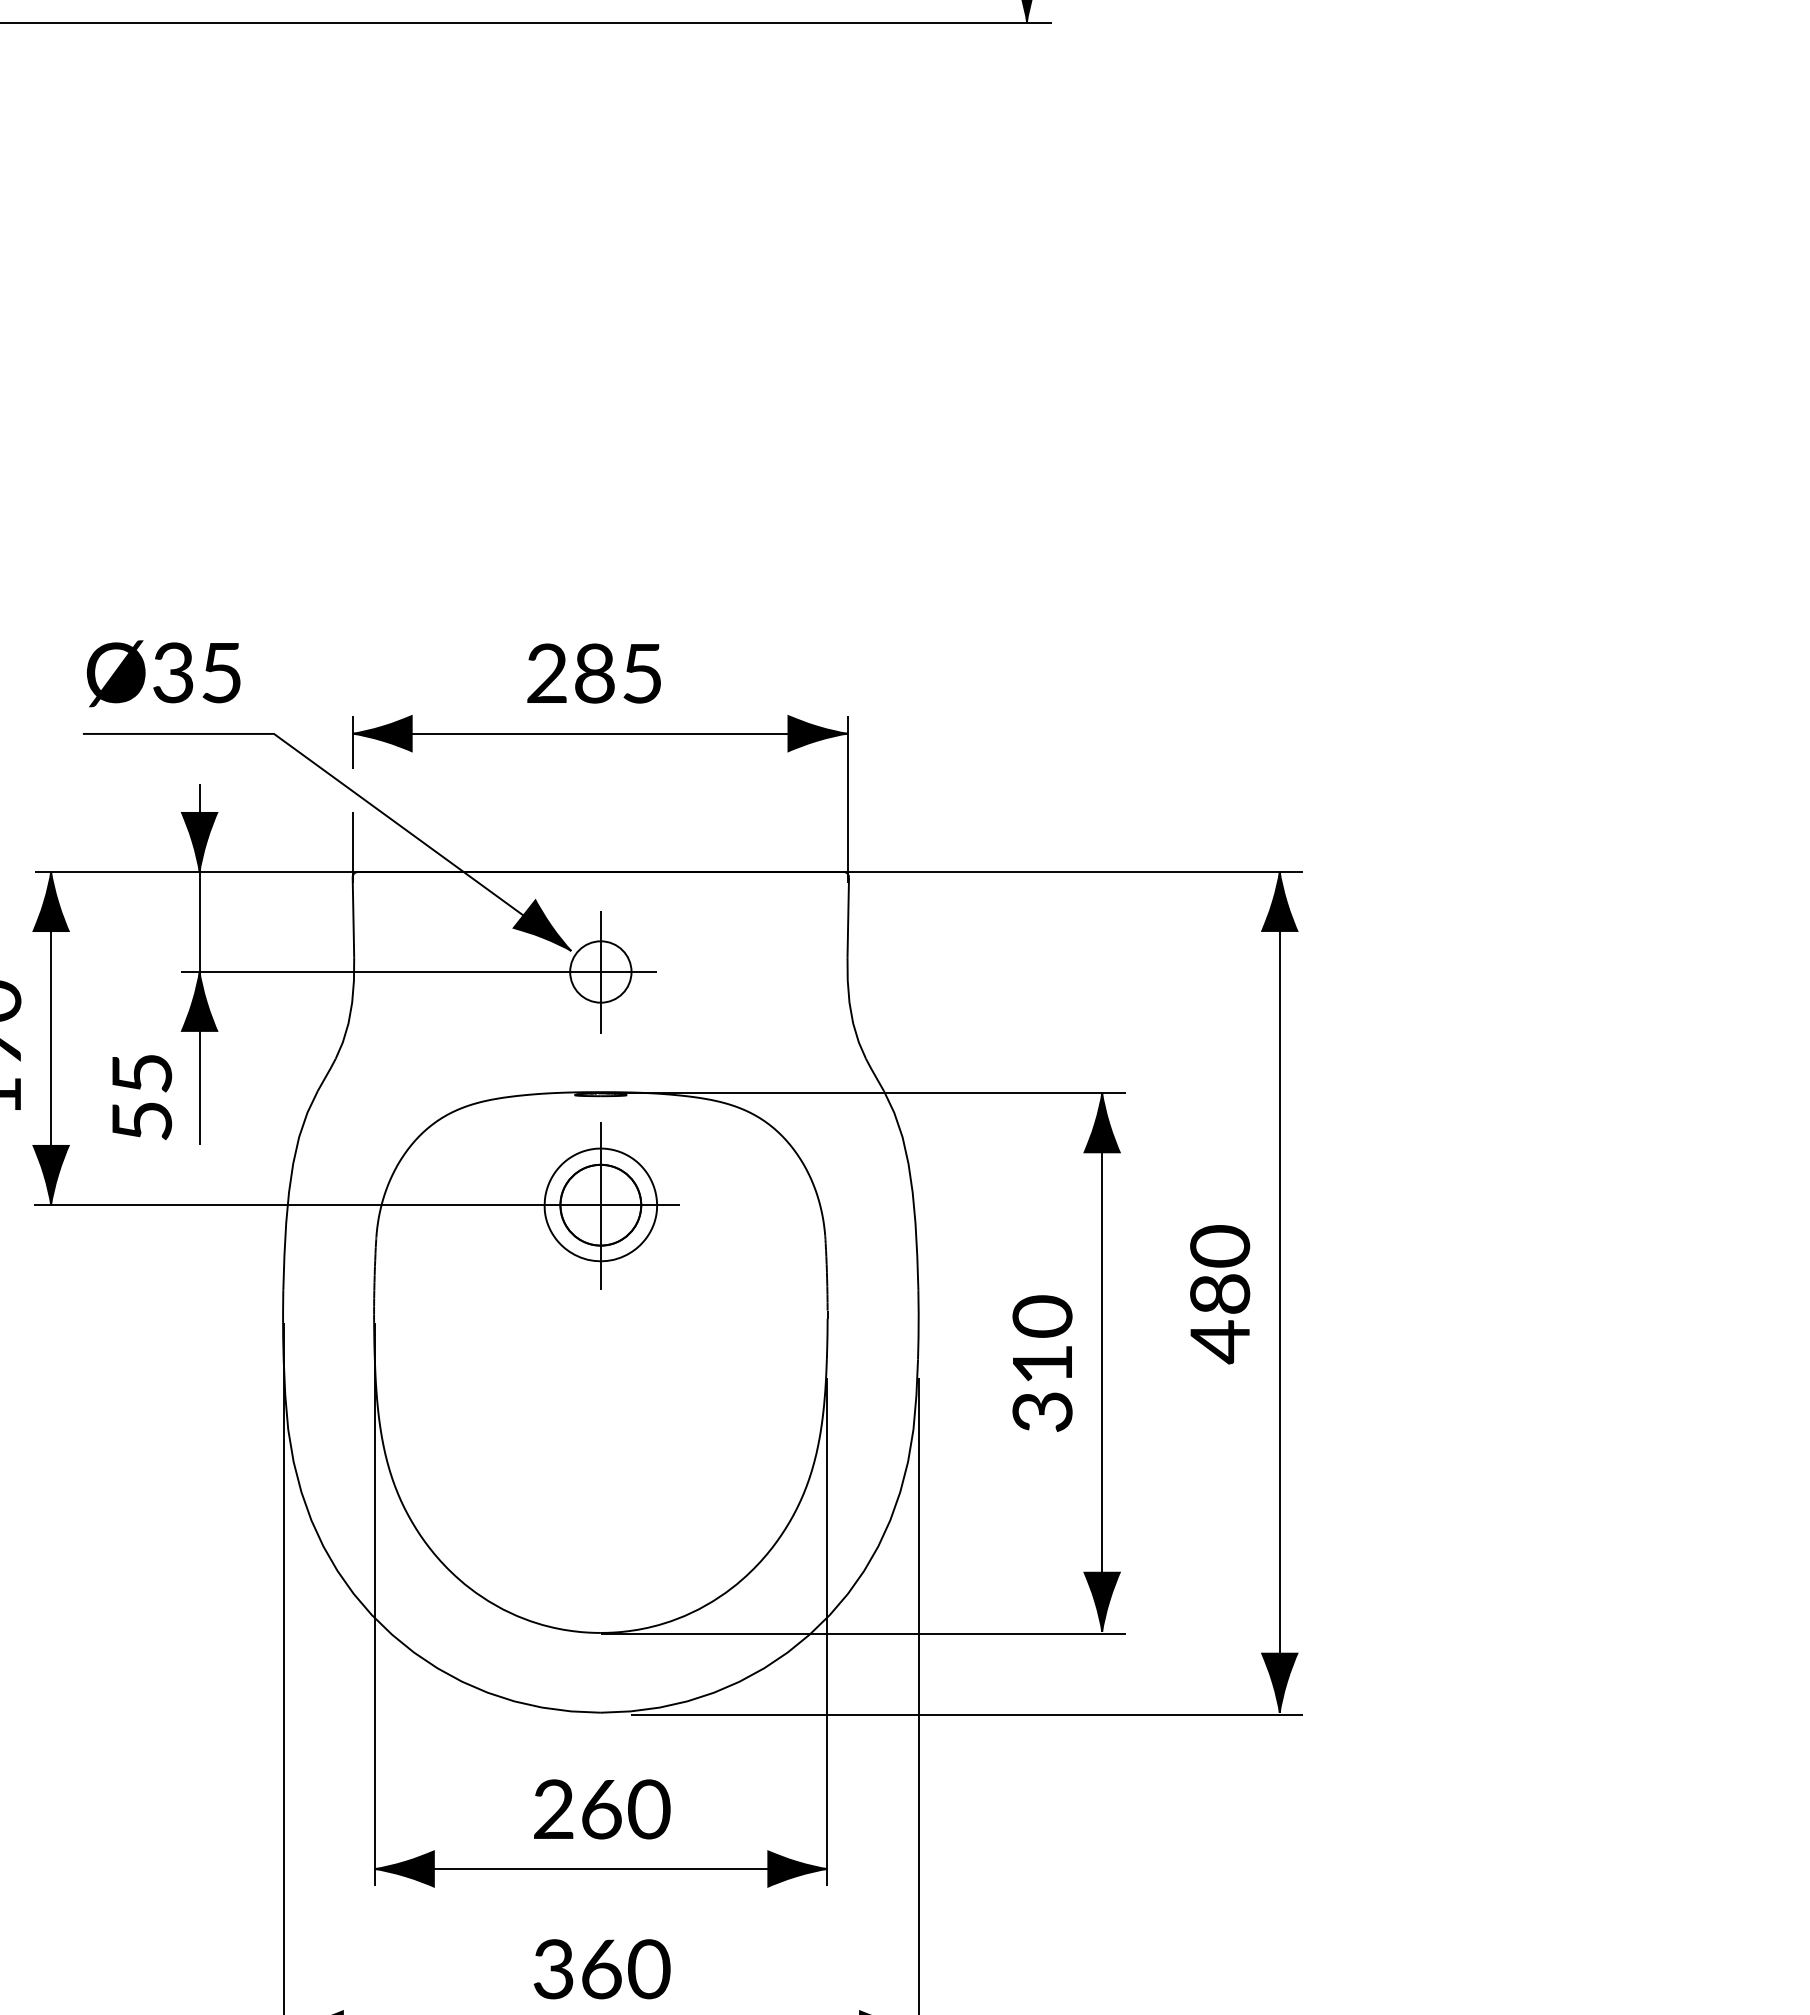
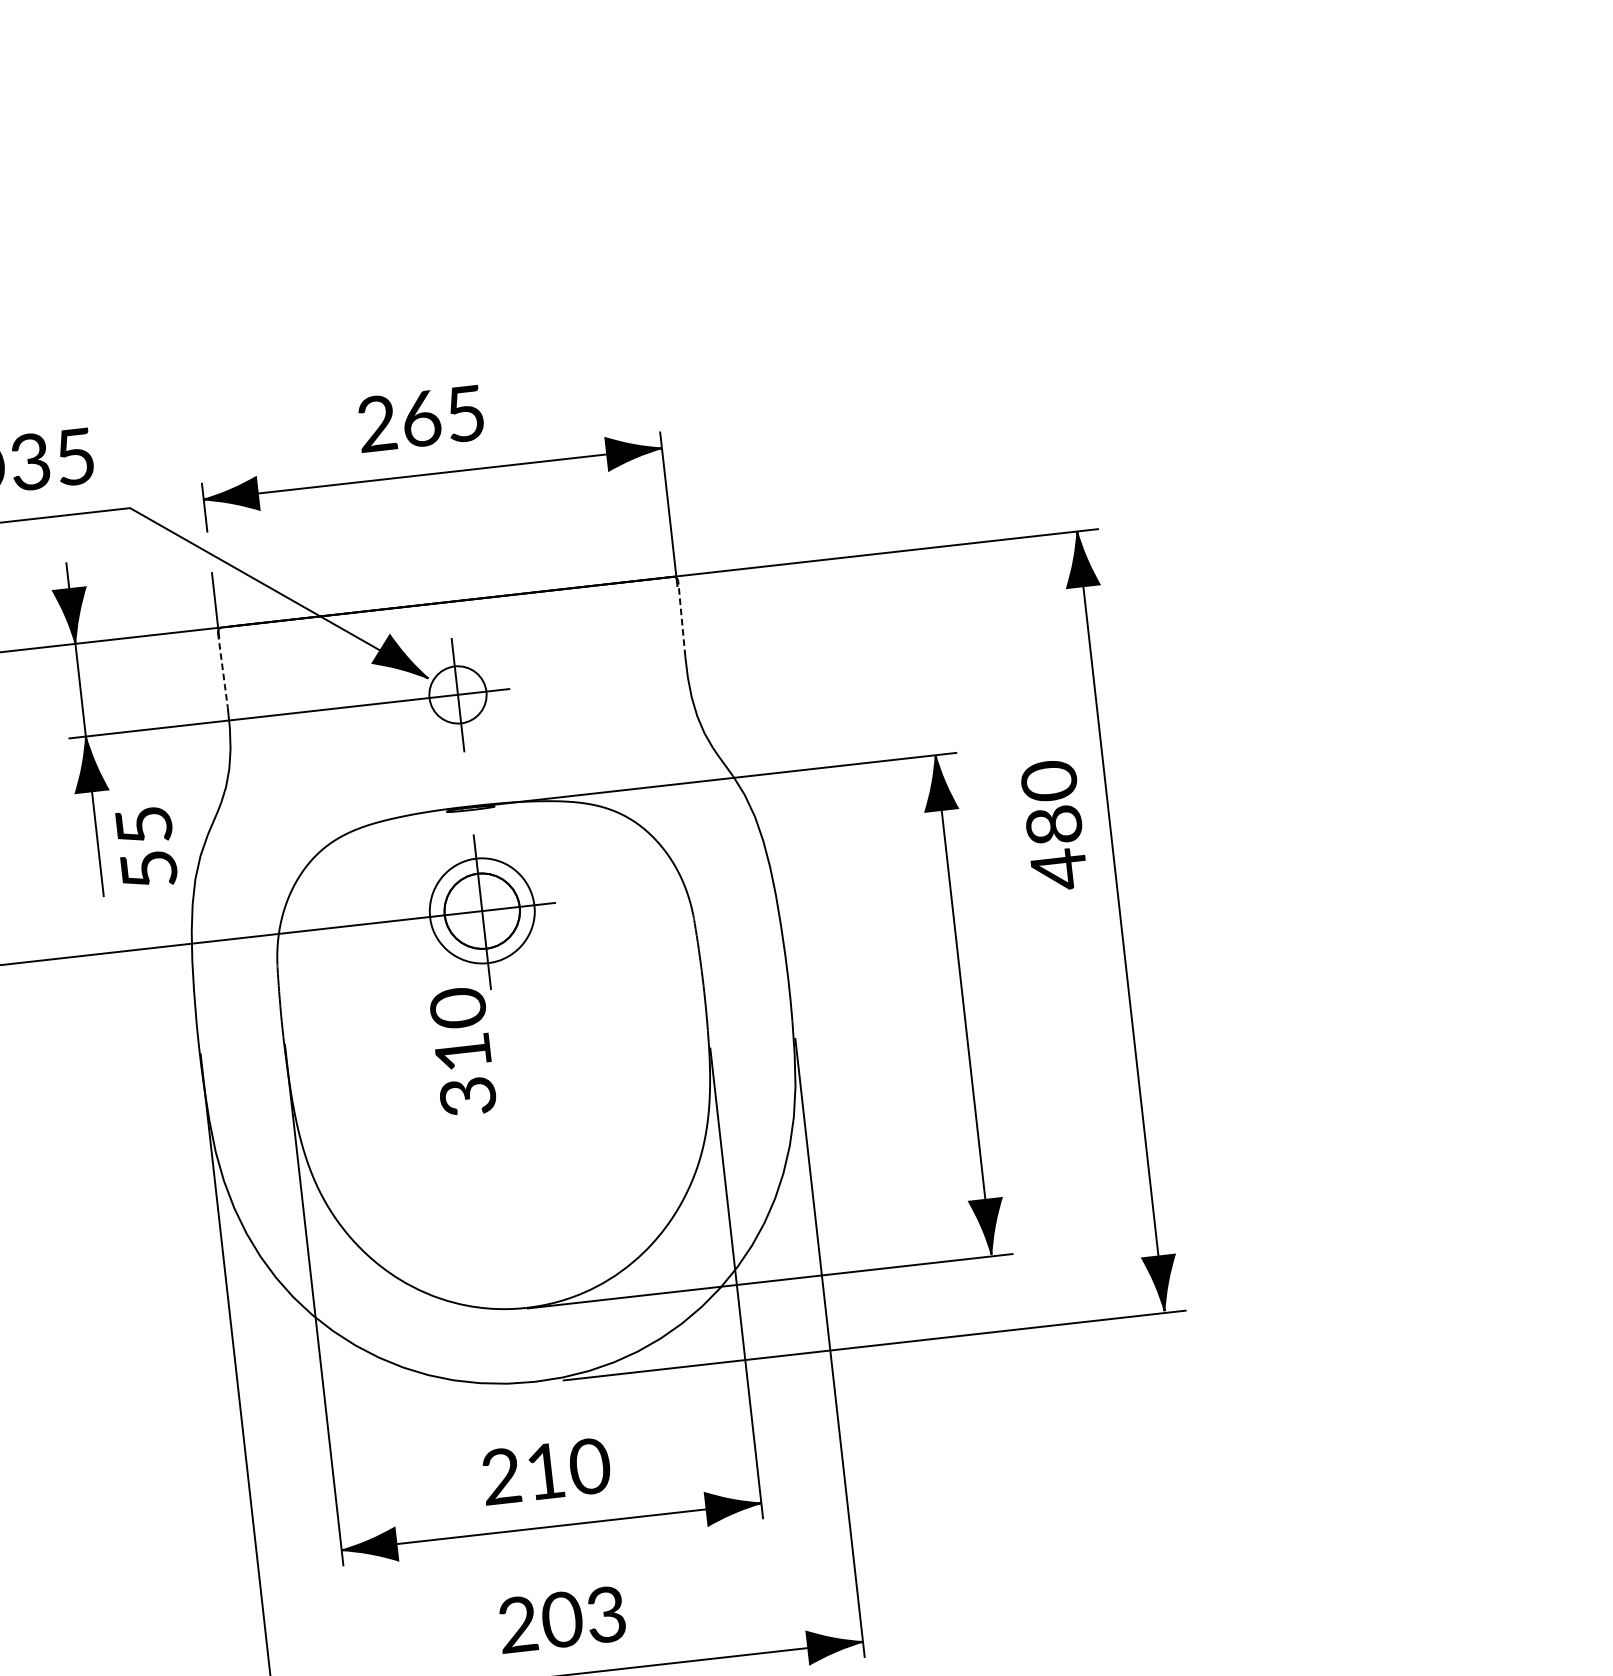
text: (595, 673) -> (421, 418), 285 -> 265
line: (848, 916) -> (681, 617), solid -> dashed
line: (353, 918) -> (223, 671), solid -> dashed
text: (142, 1097) -> (147, 847), moved
text: (1220, 1294) -> (1054, 825), moved
text: (1042, 1363) -> (462, 1051), moved
text: (601, 1809) -> (545, 1471), 260 -> 210
text: (601, 1969) -> (562, 1619), 360 -> 203

